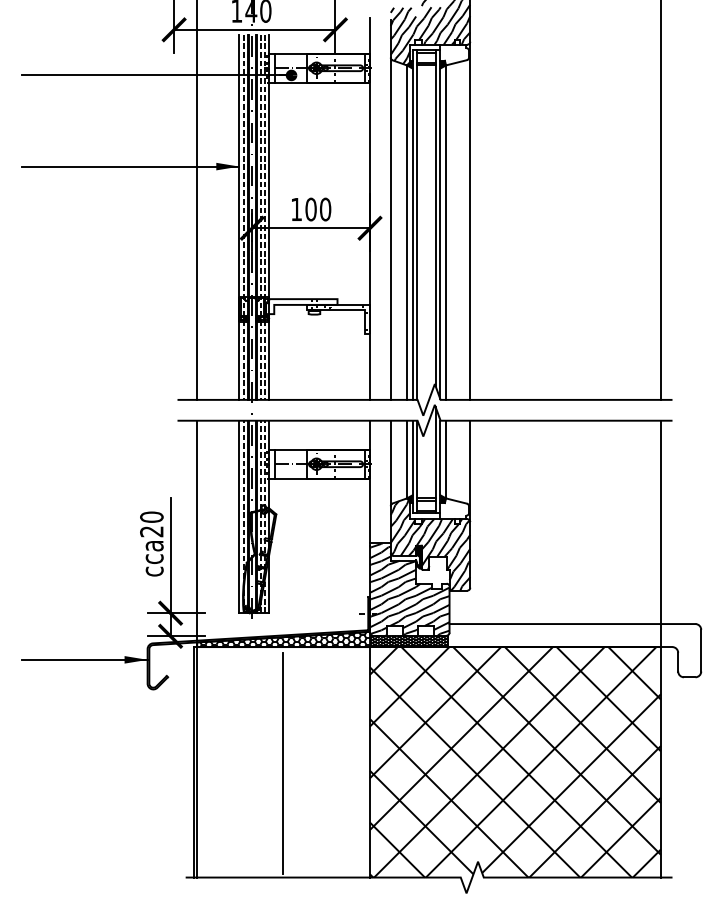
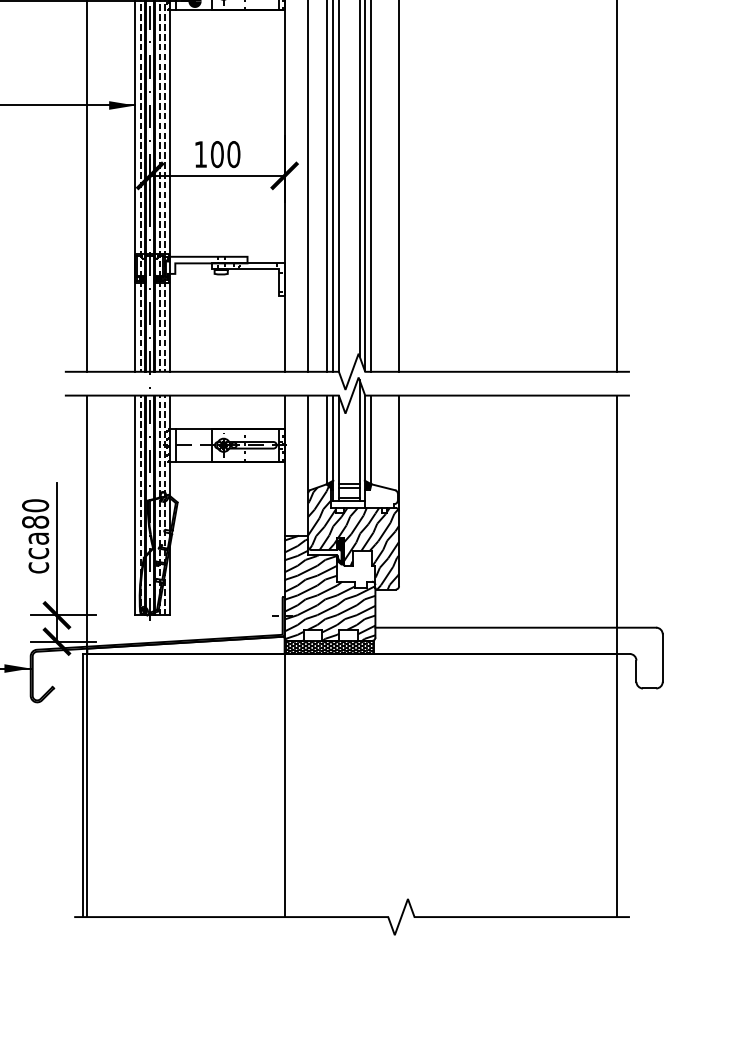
text: (151, 531) -> (35, 522), cca20 -> cca80
hatch: (285, 639) -> (188, 645), removed
hatch: (515, 762) -> (450, 785), removed
line: (282, 763) -> (184, 786), removed

